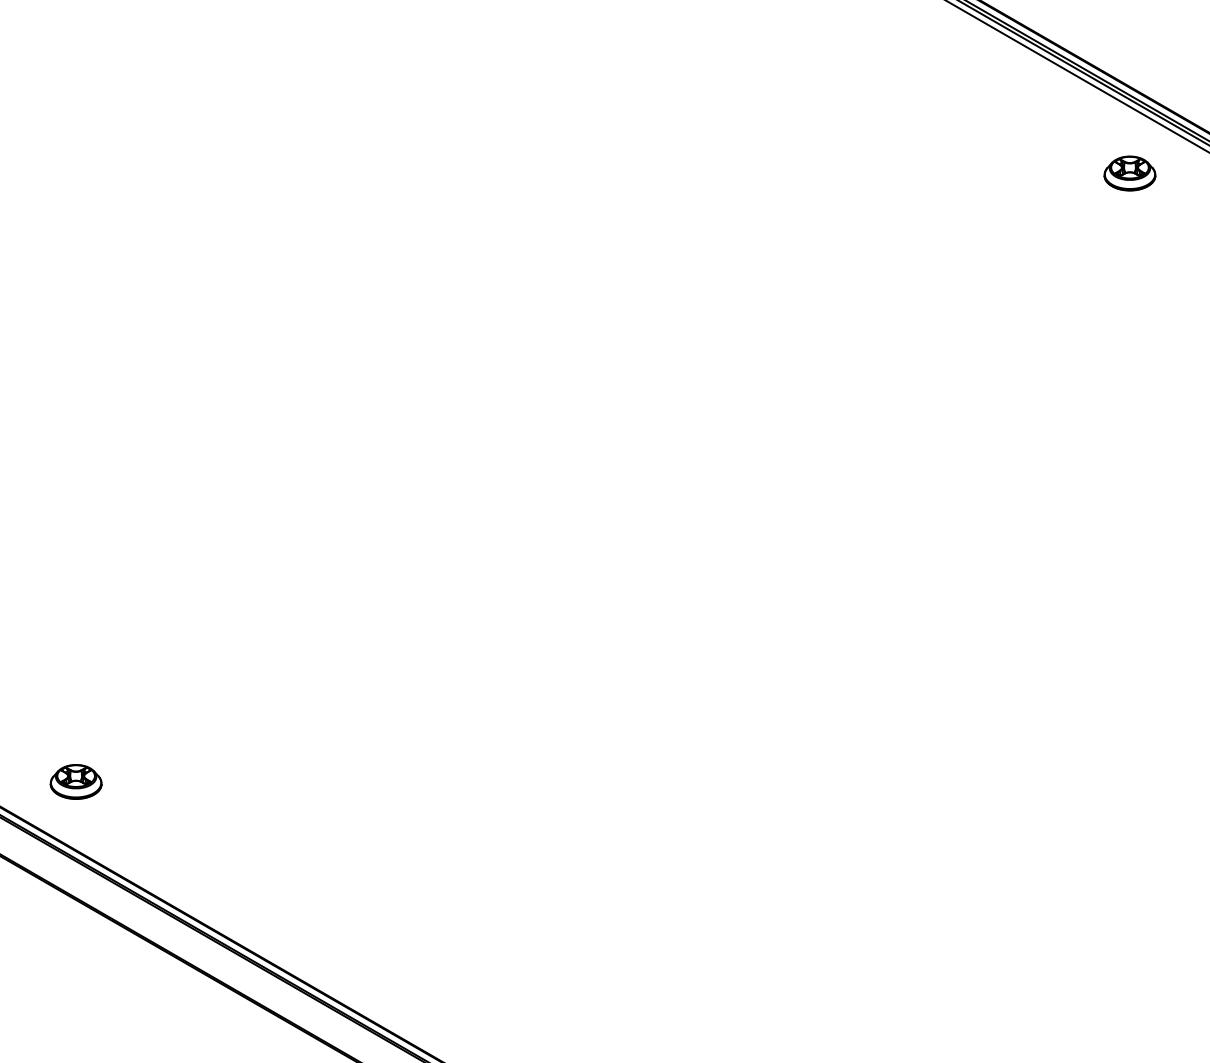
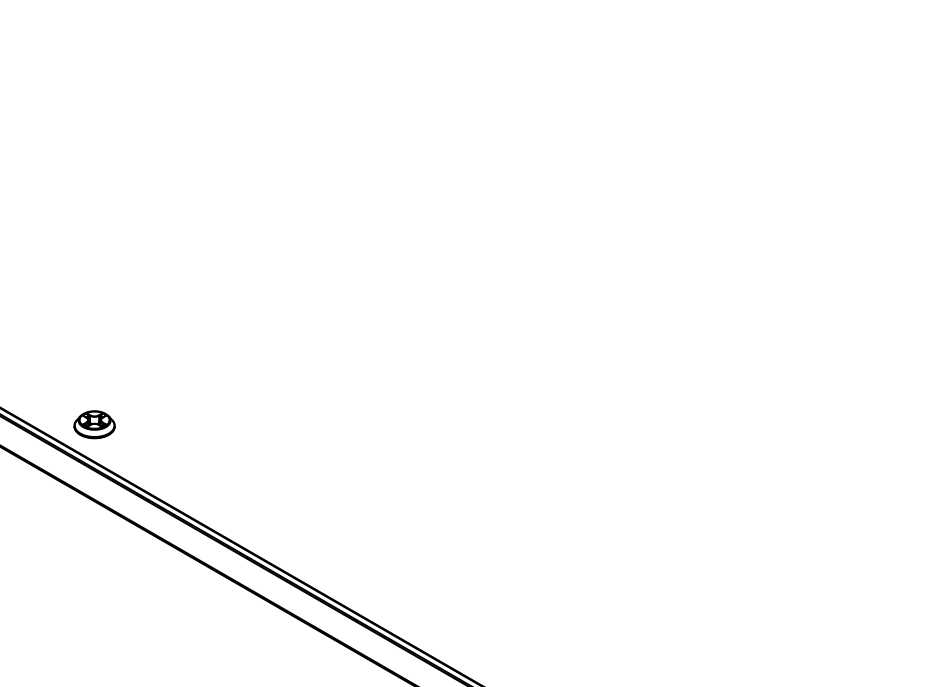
part: (75, 781) -> (94, 424), moved

